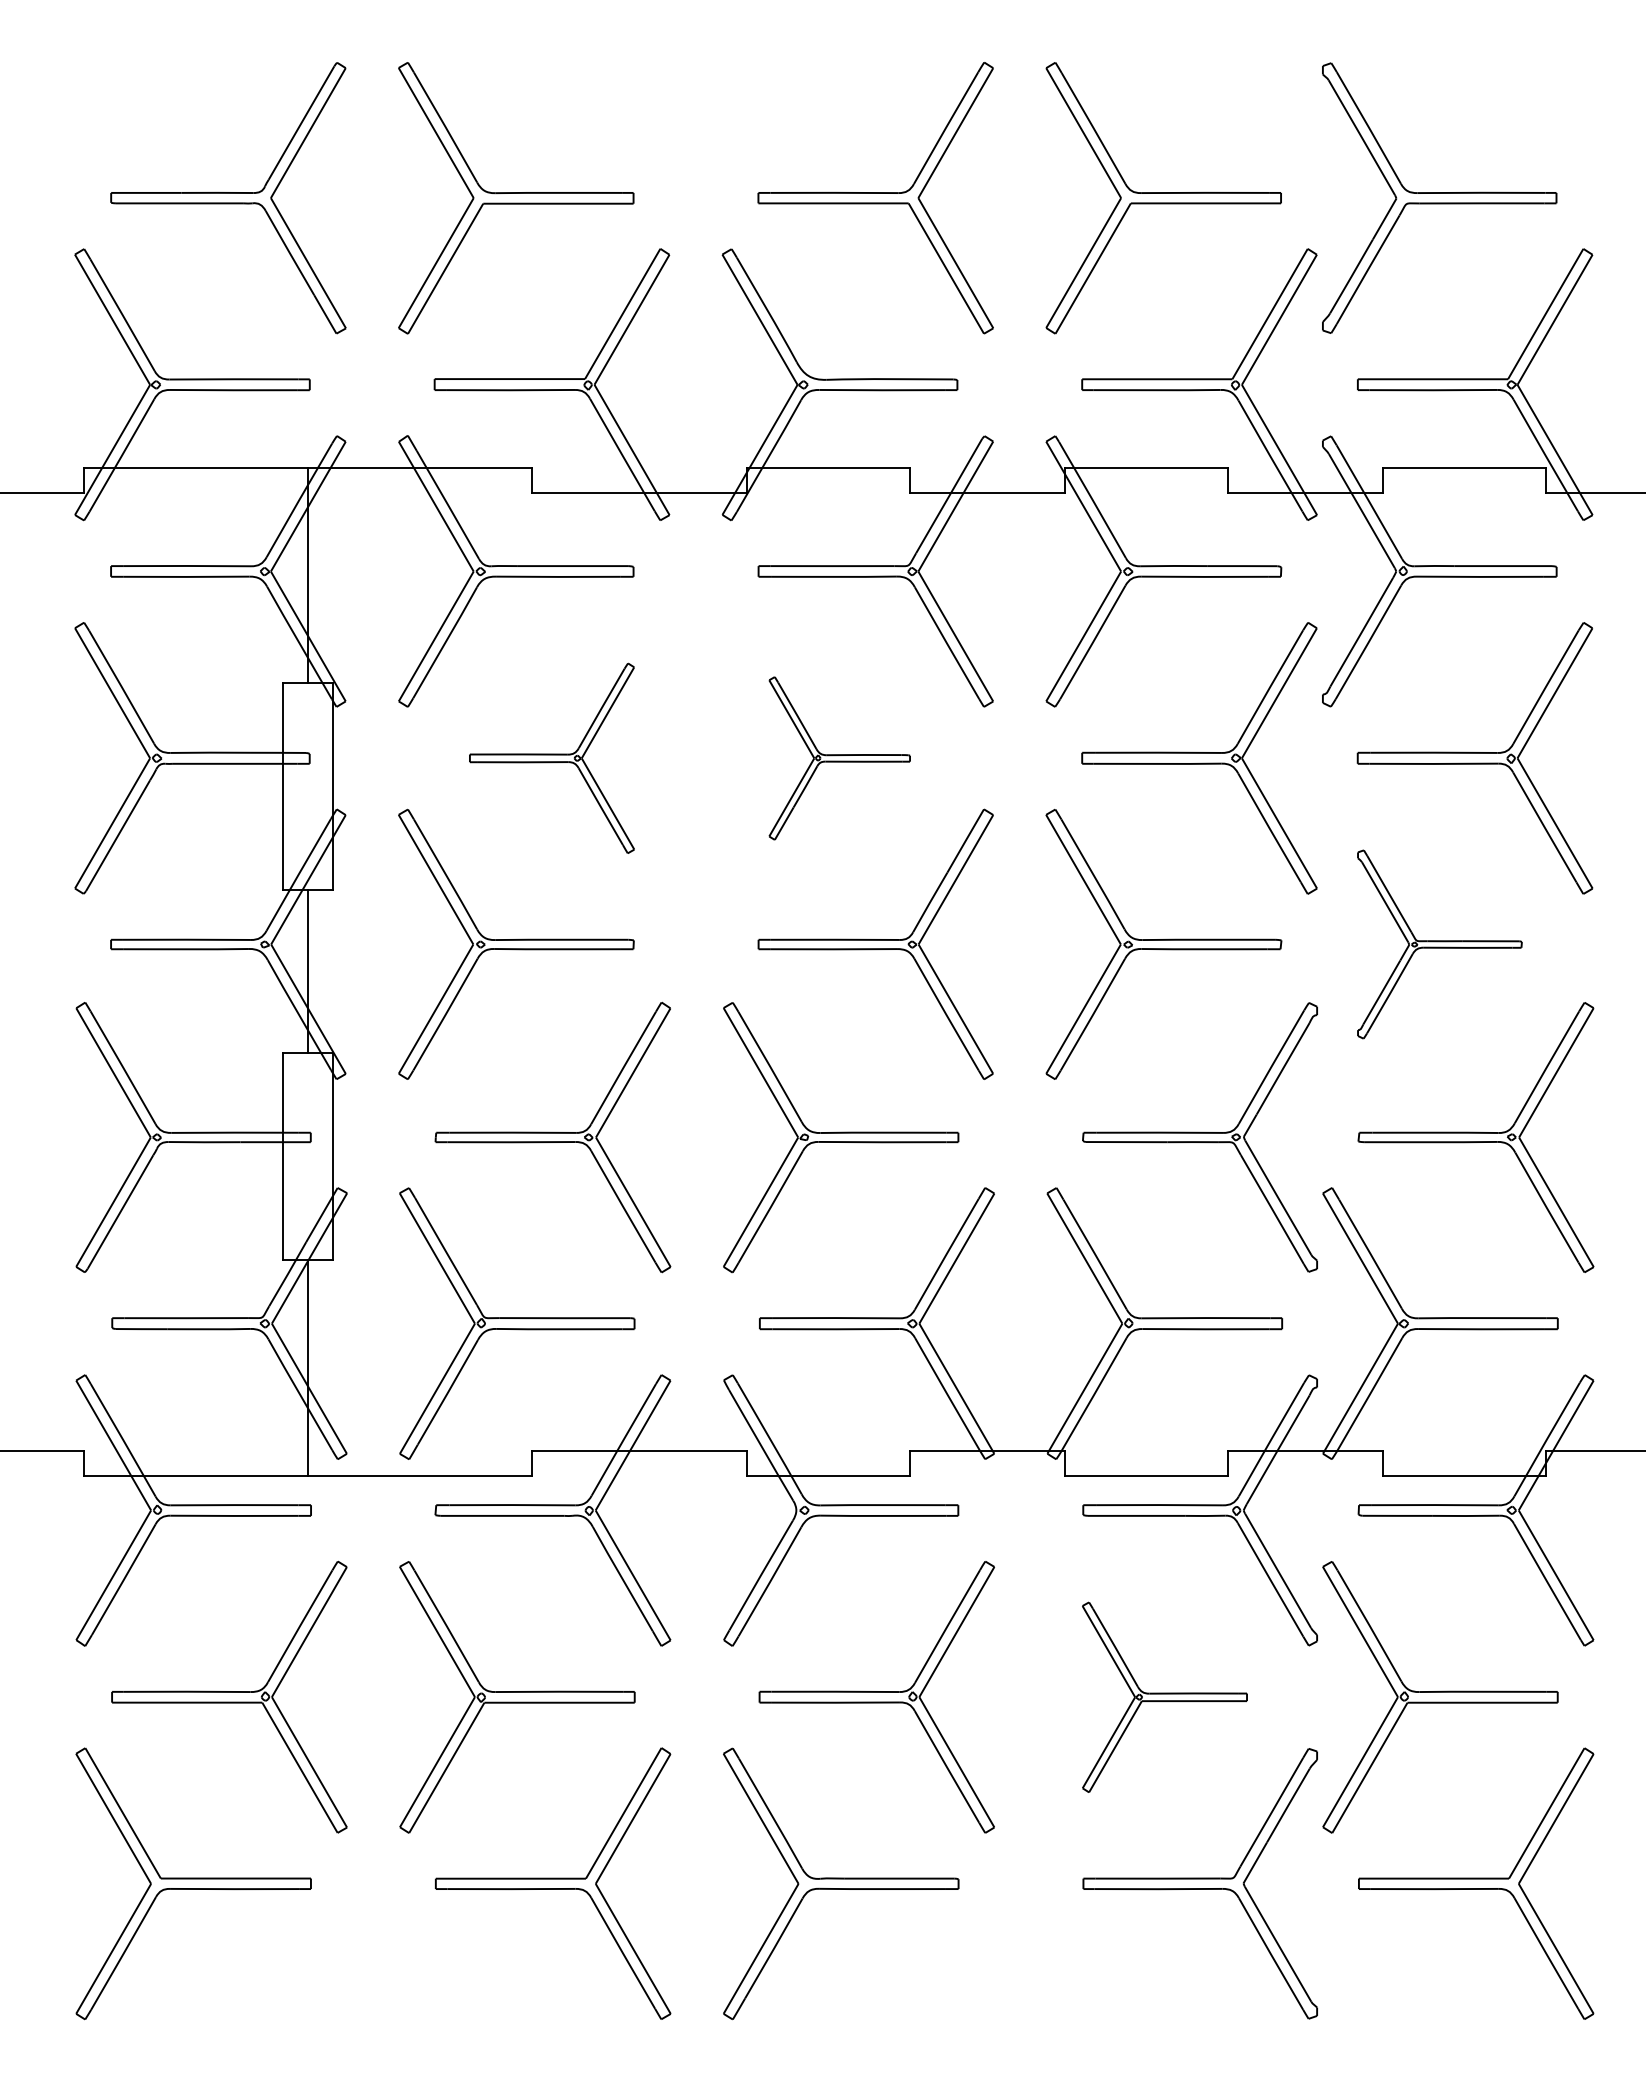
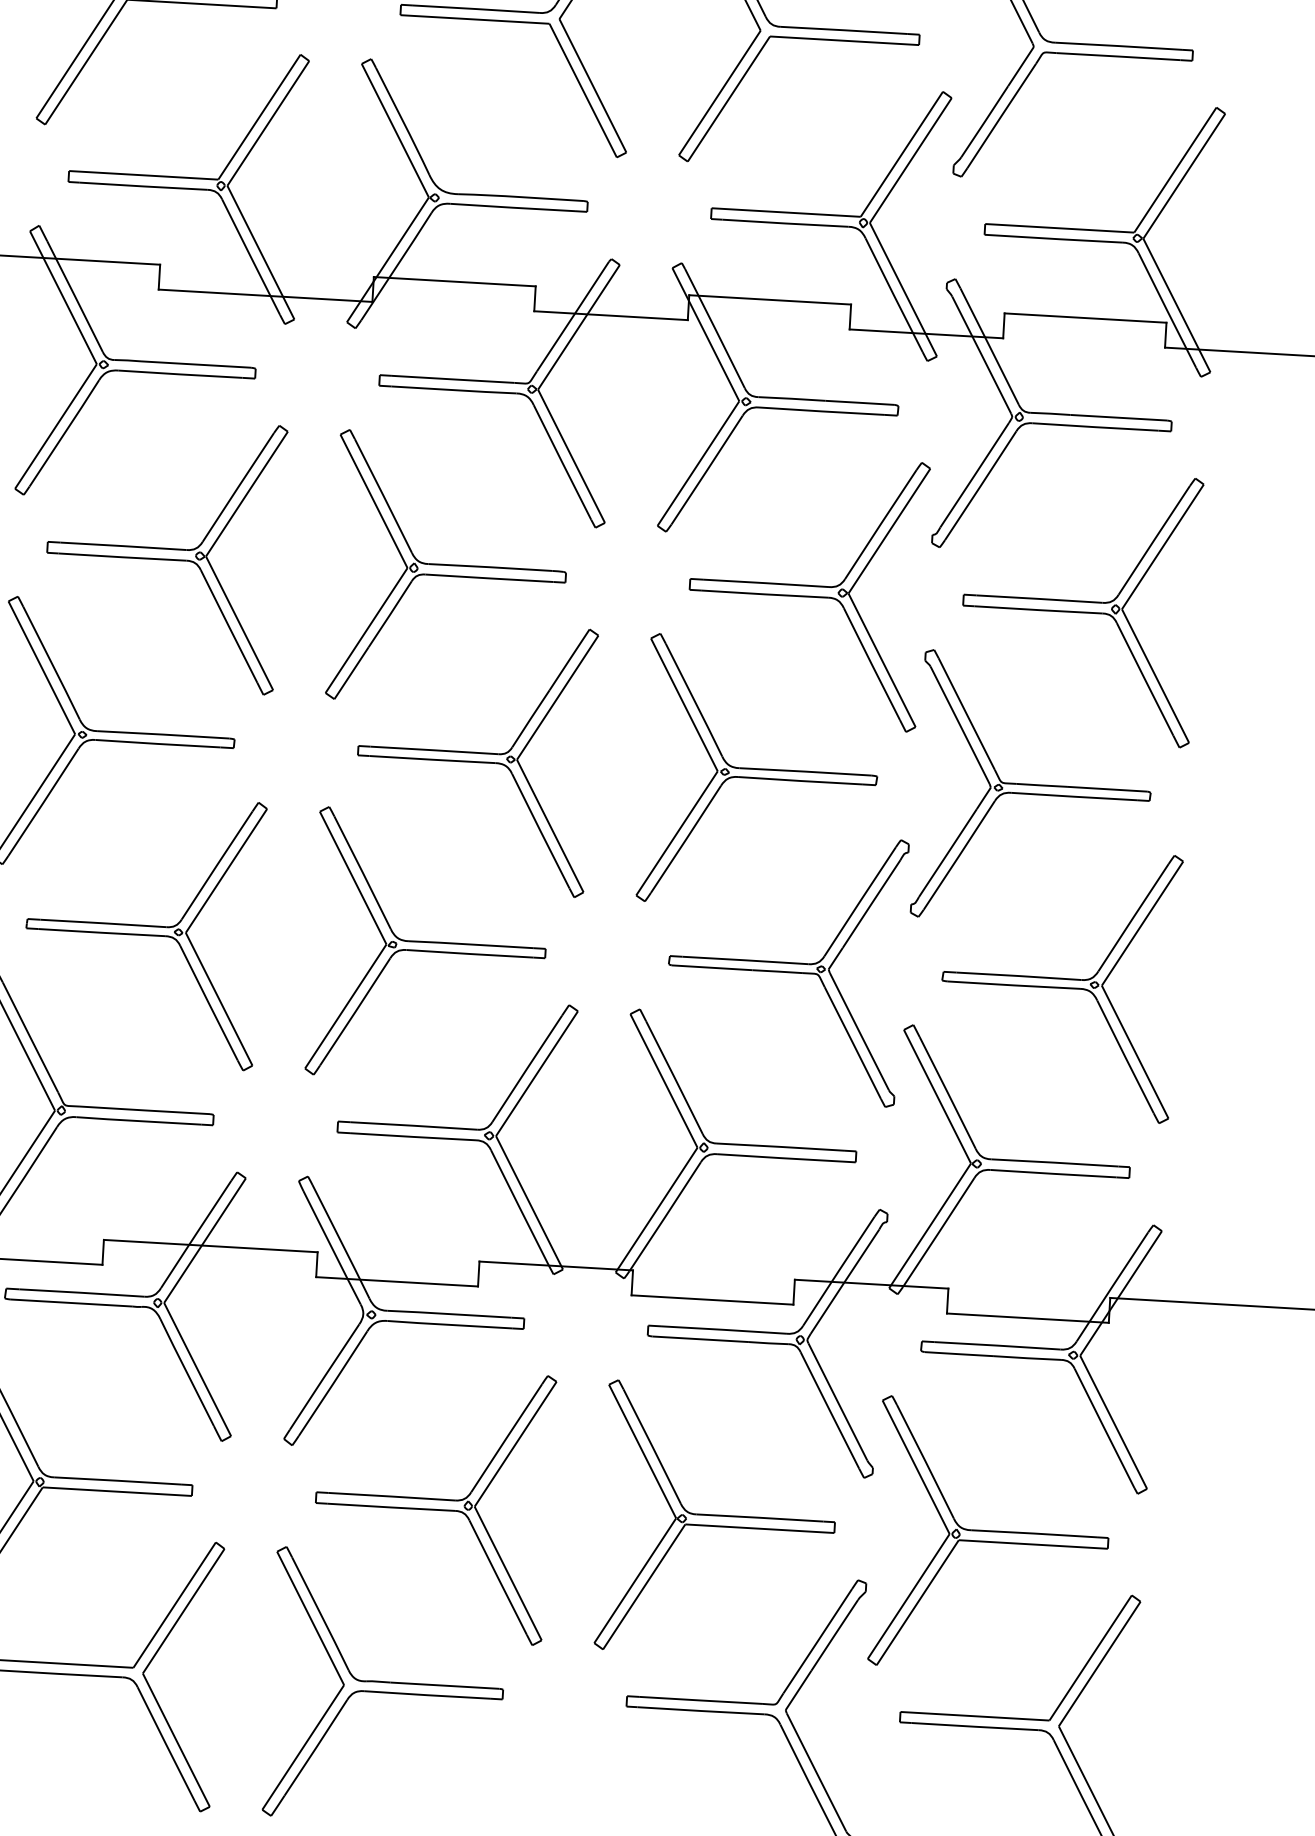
part: (551, 758) -> (163, 554), size x1.43
part: (839, 758) -> (449, 570), size x1.67
part: (1439, 944) -> (1033, 789), size x1.43
part: (1164, 1697) -> (717, 1521), size x1.43

